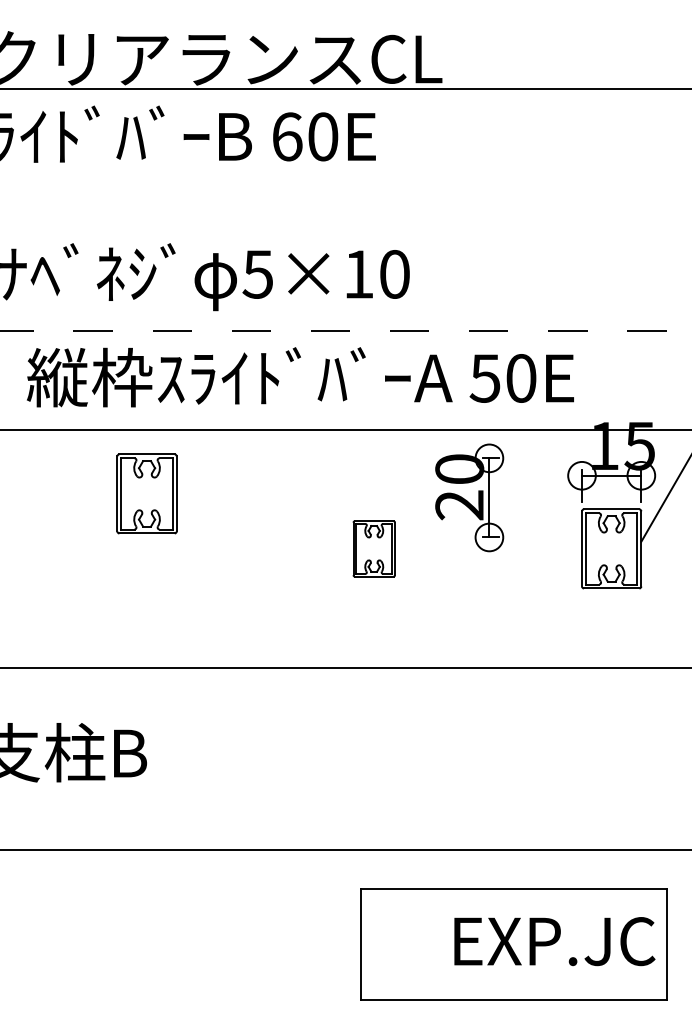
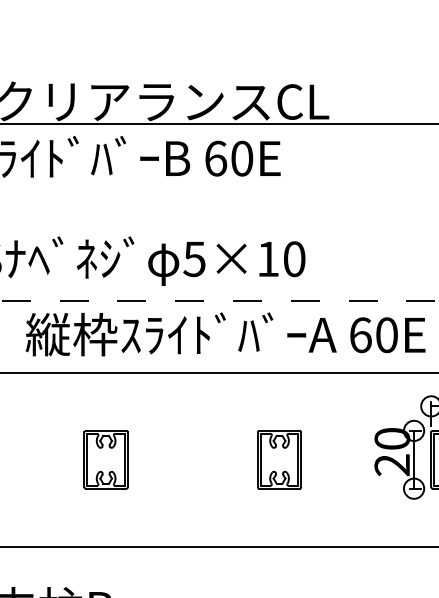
text: (484, 378) -> (360, 335), 50E -> 60E
part: (146, 493) -> (105, 459), moved
part: (469, 497) -> (399, 459), moved
part: (373, 548) -> (278, 459), size x1.43

